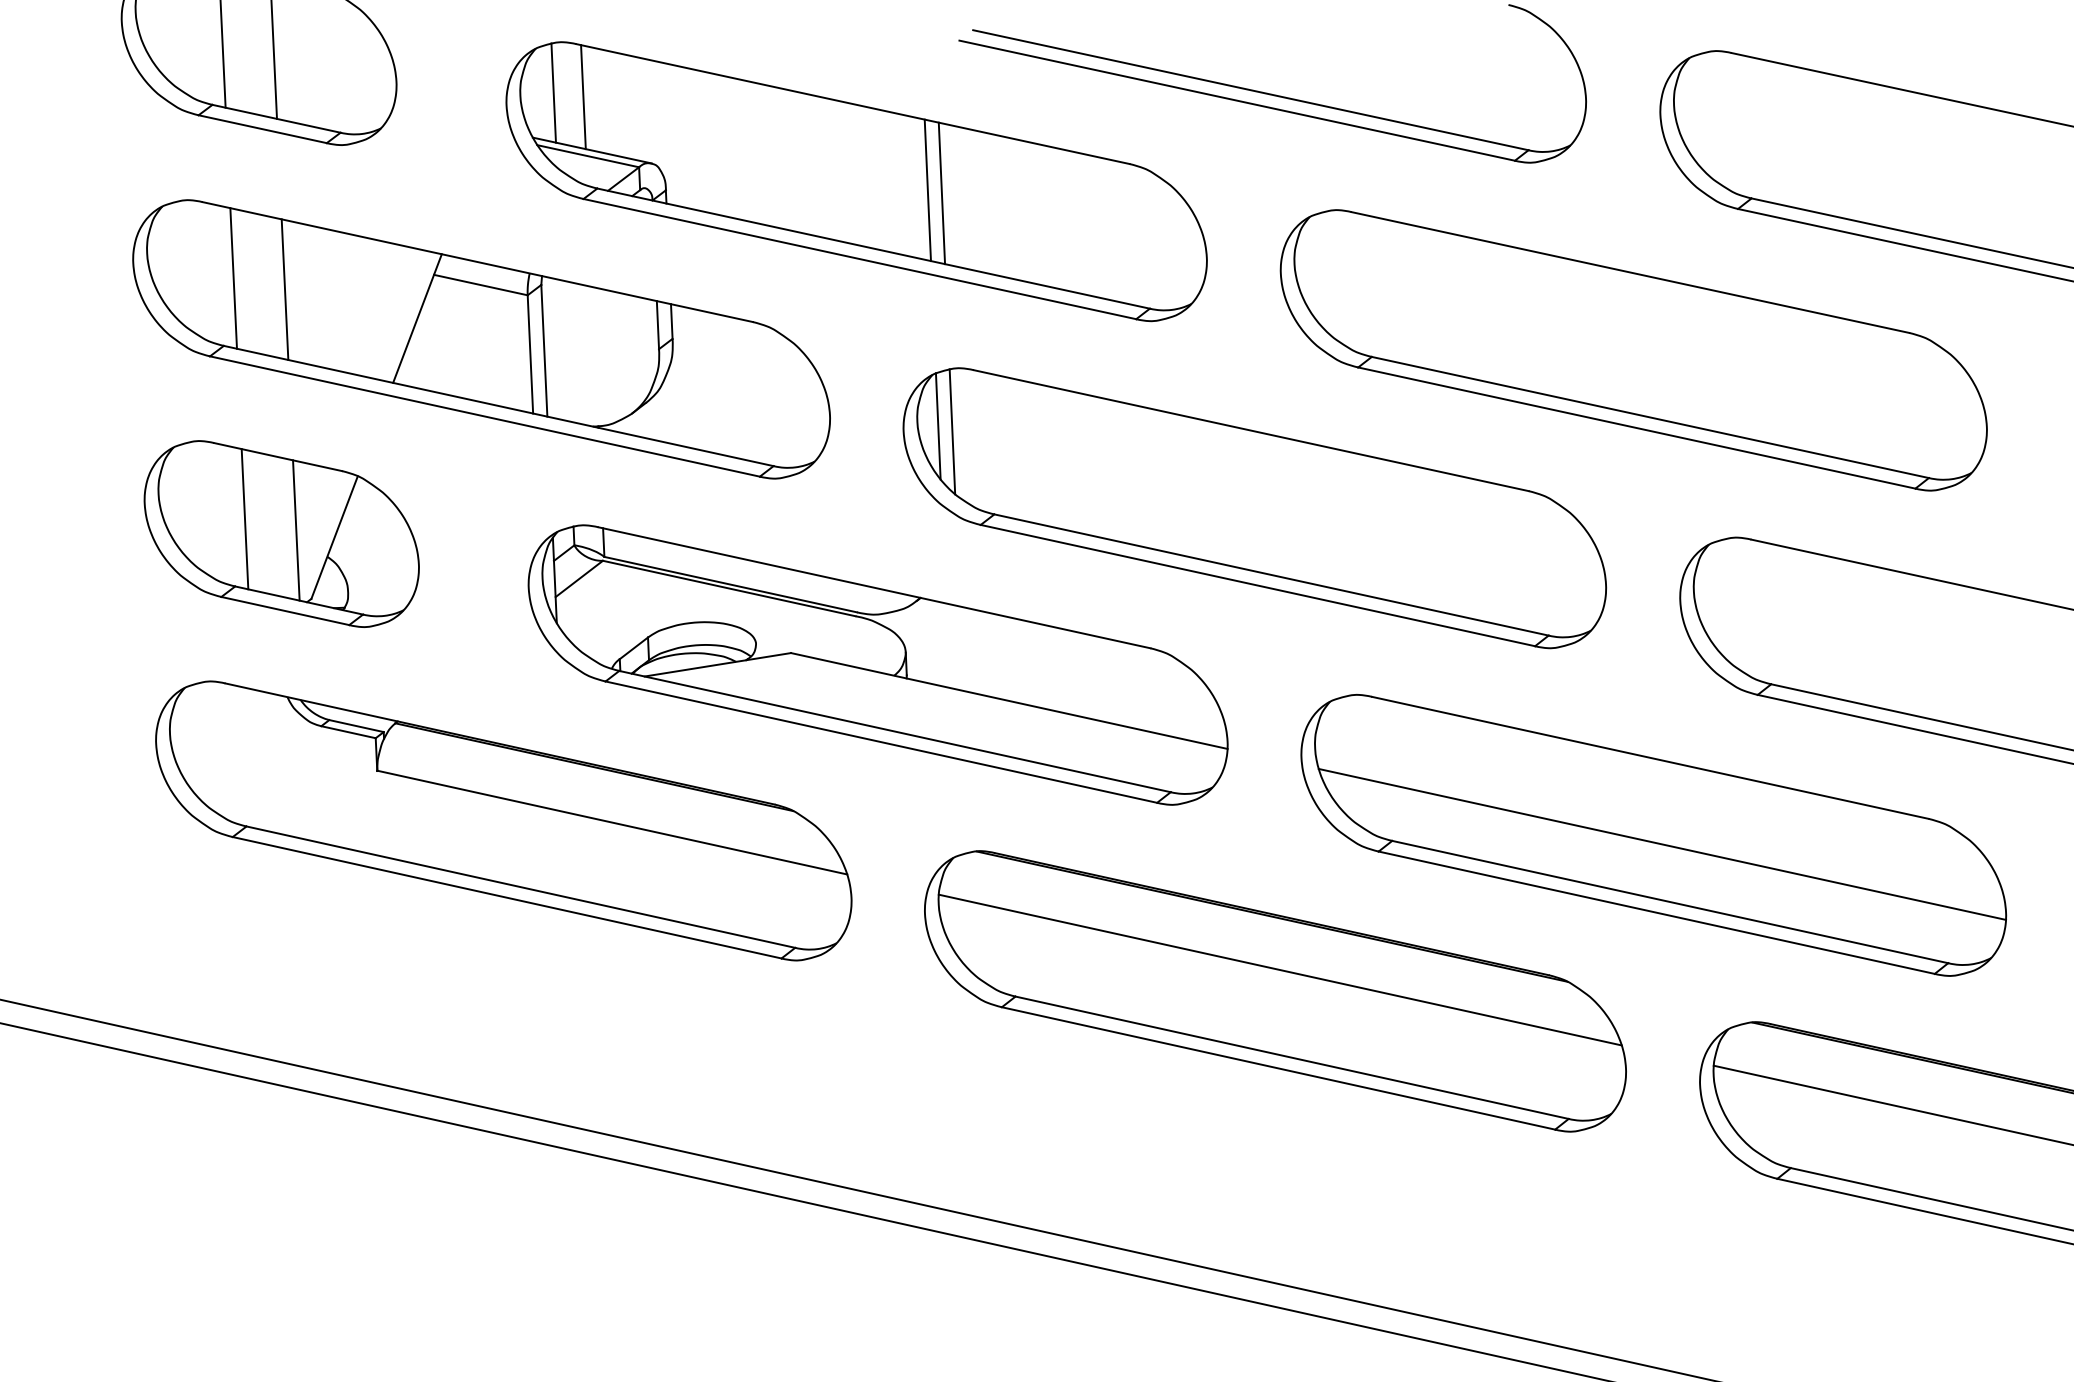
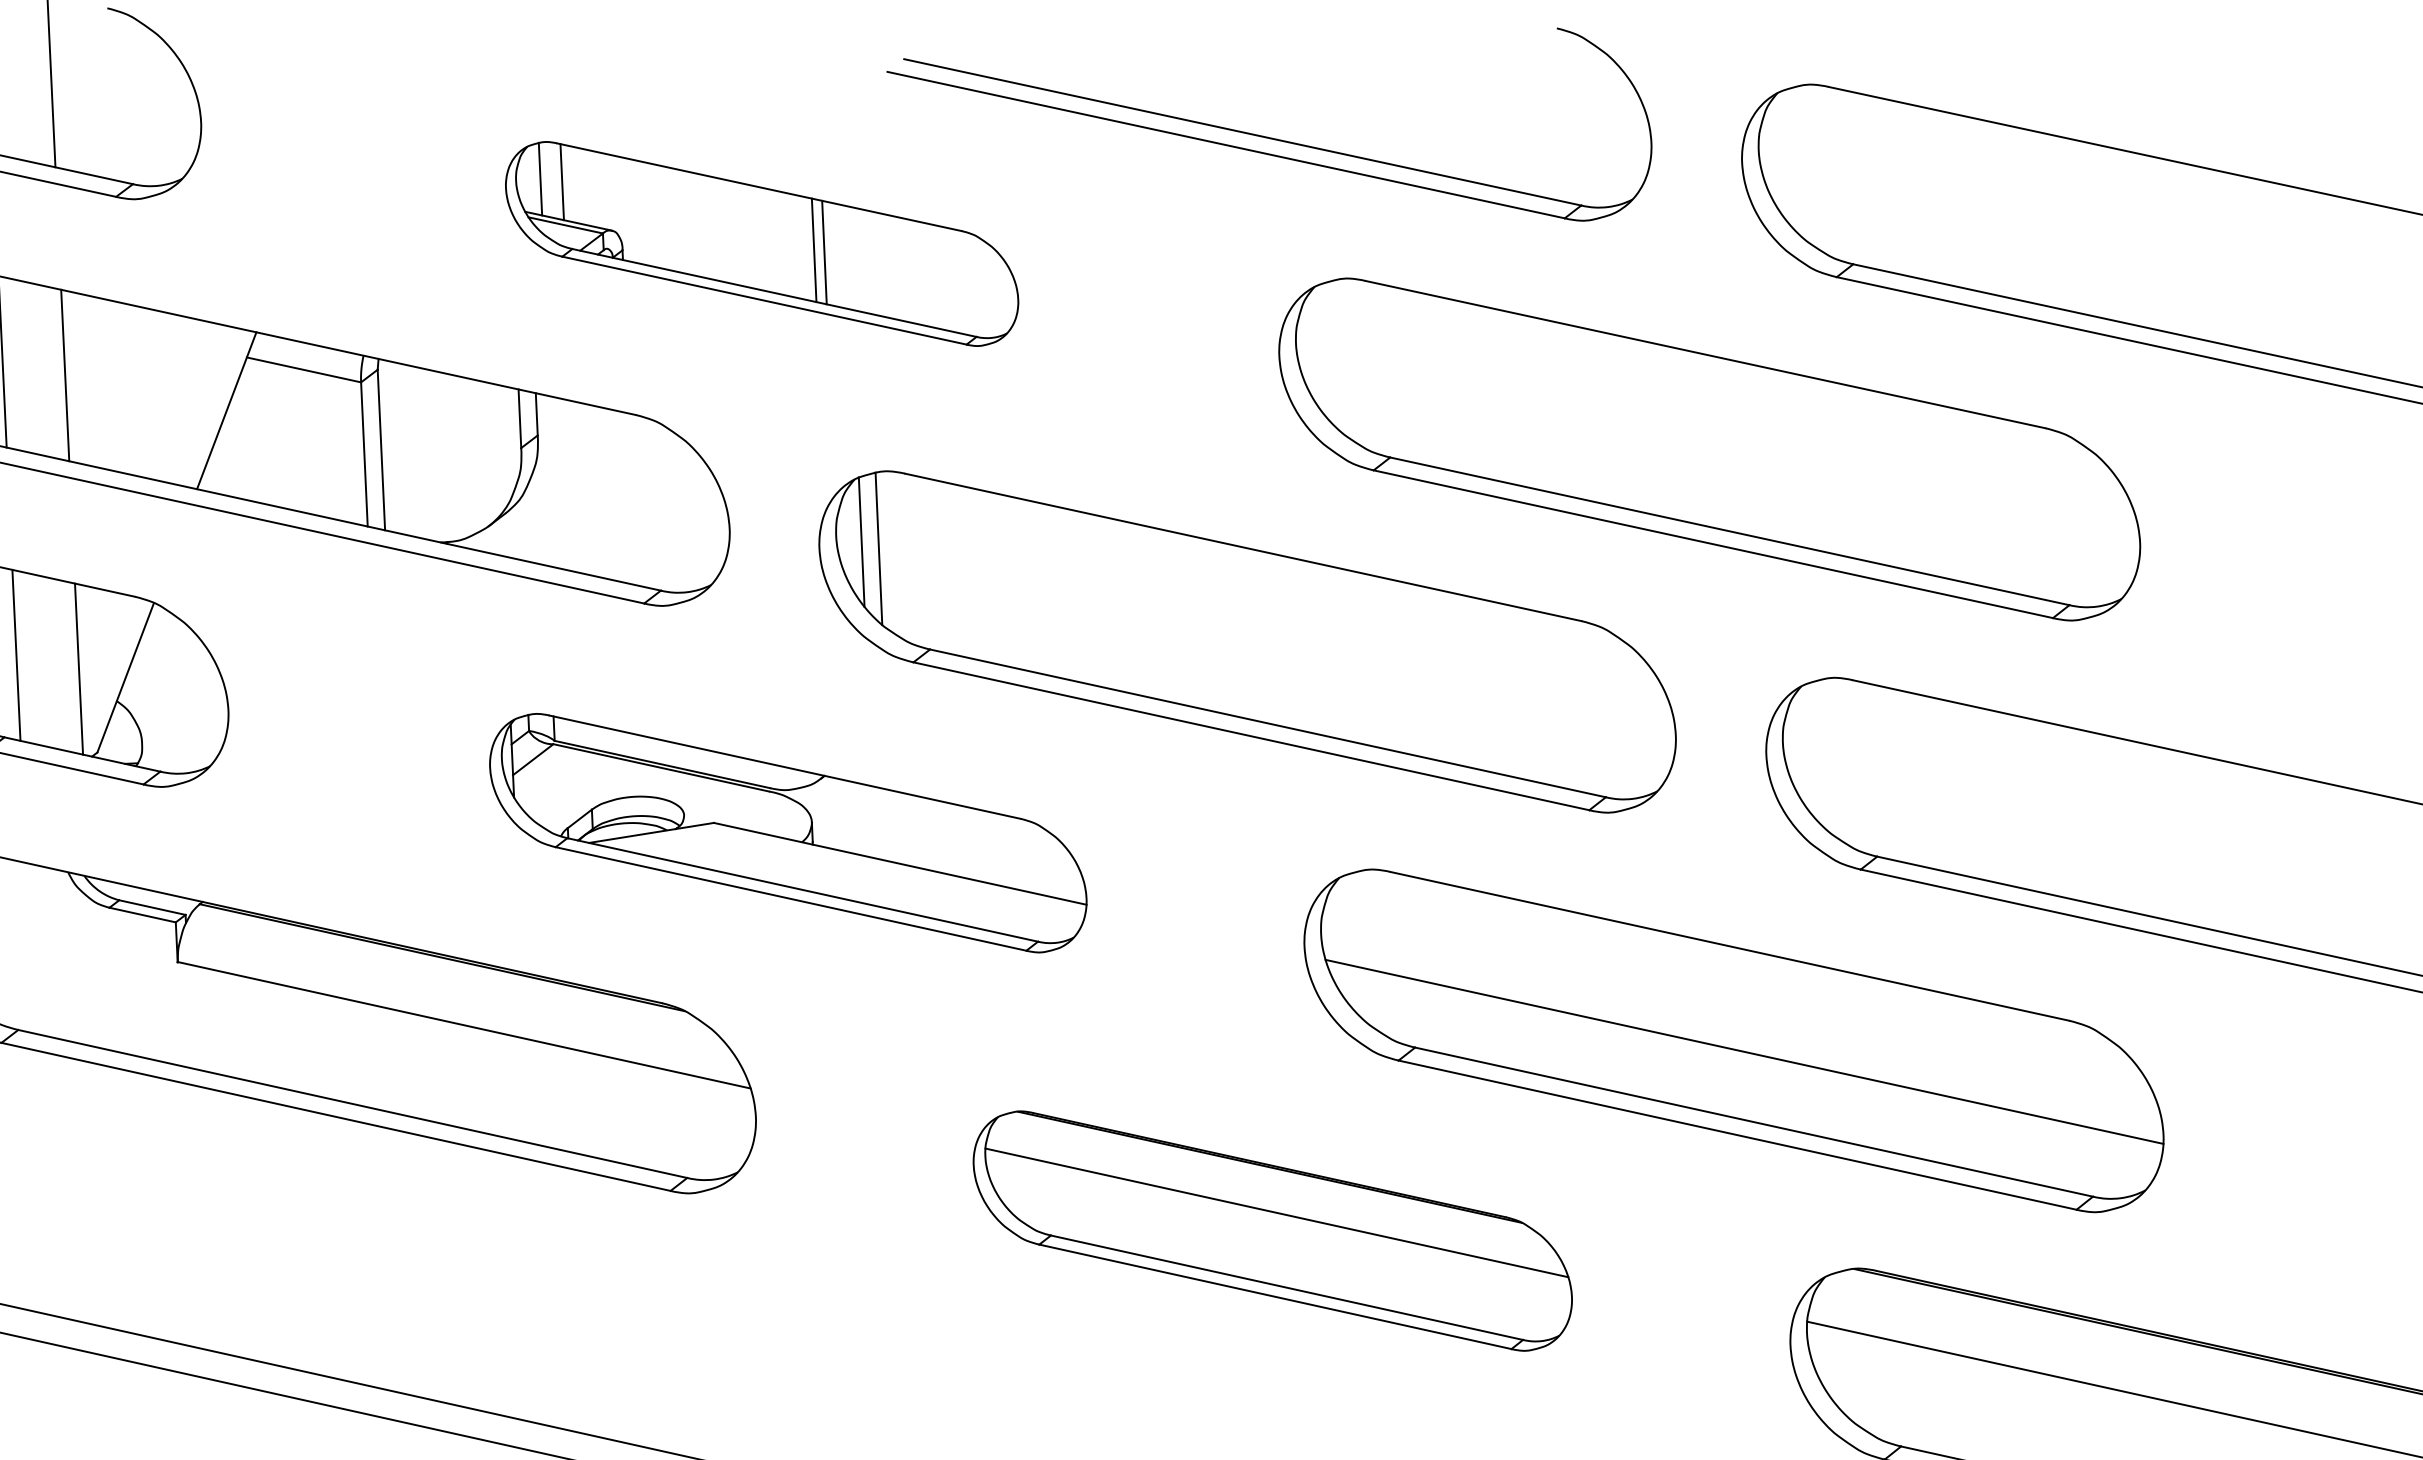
part: (856, 181) -> (761, 243), size x0.6
part: (877, 664) -> (787, 832), size x0.7
part: (1275, 991) -> (1272, 1231), size x0.7

